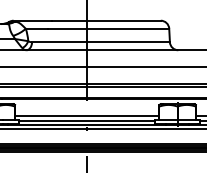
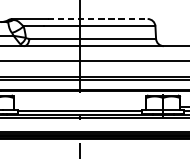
line: (106, 20) -> (97, 18), solid -> dashed
line: (87, 115) -> (80, 106), removed

